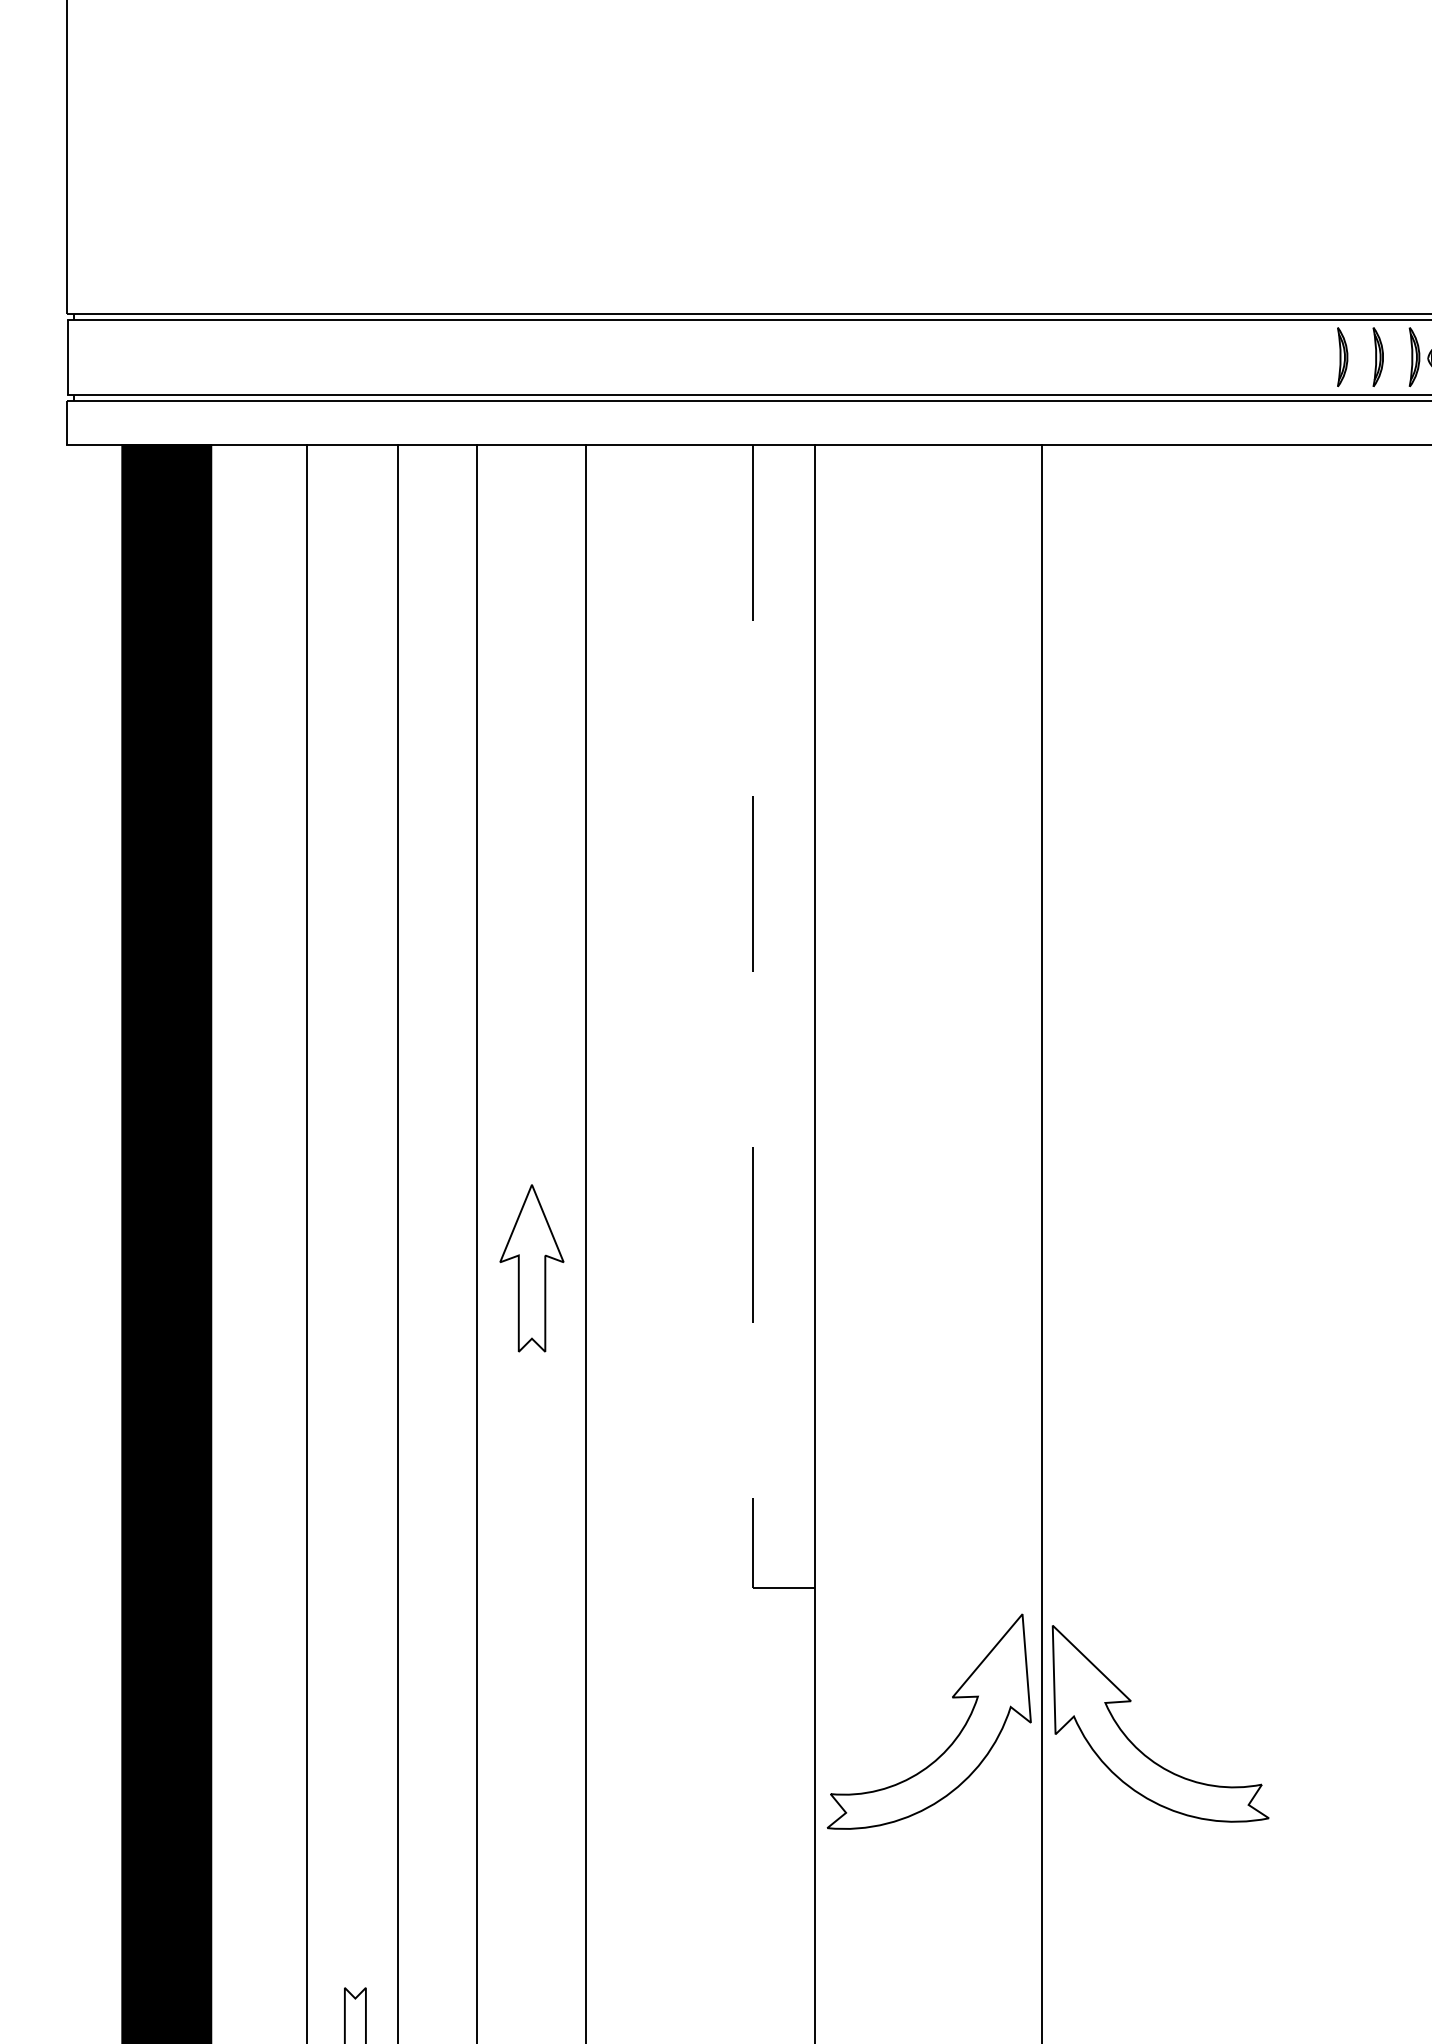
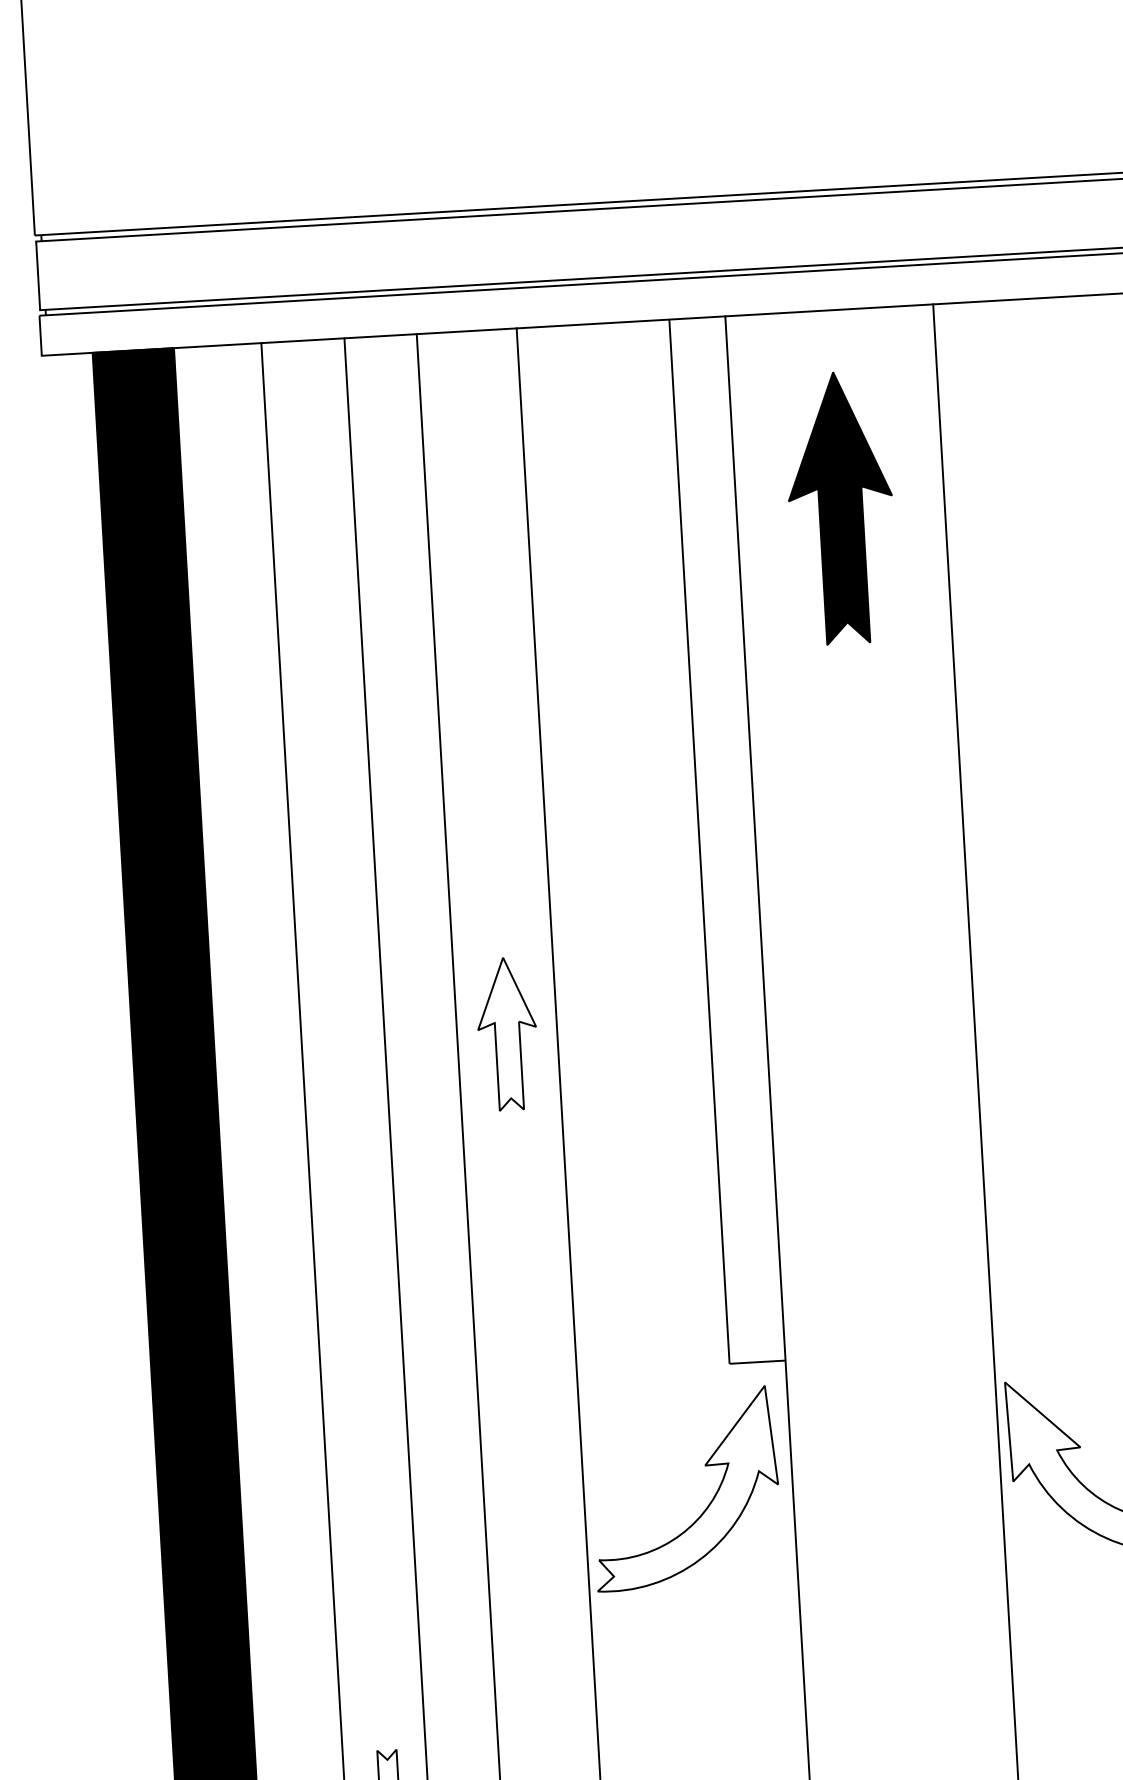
part: (928, 661) -> (840, 508), added
line: (753, 1017) -> (699, 842), dashed -> solid
part: (531, 1268) -> (507, 1034), moved
part: (952, 1741) -> (707, 1505), moved

